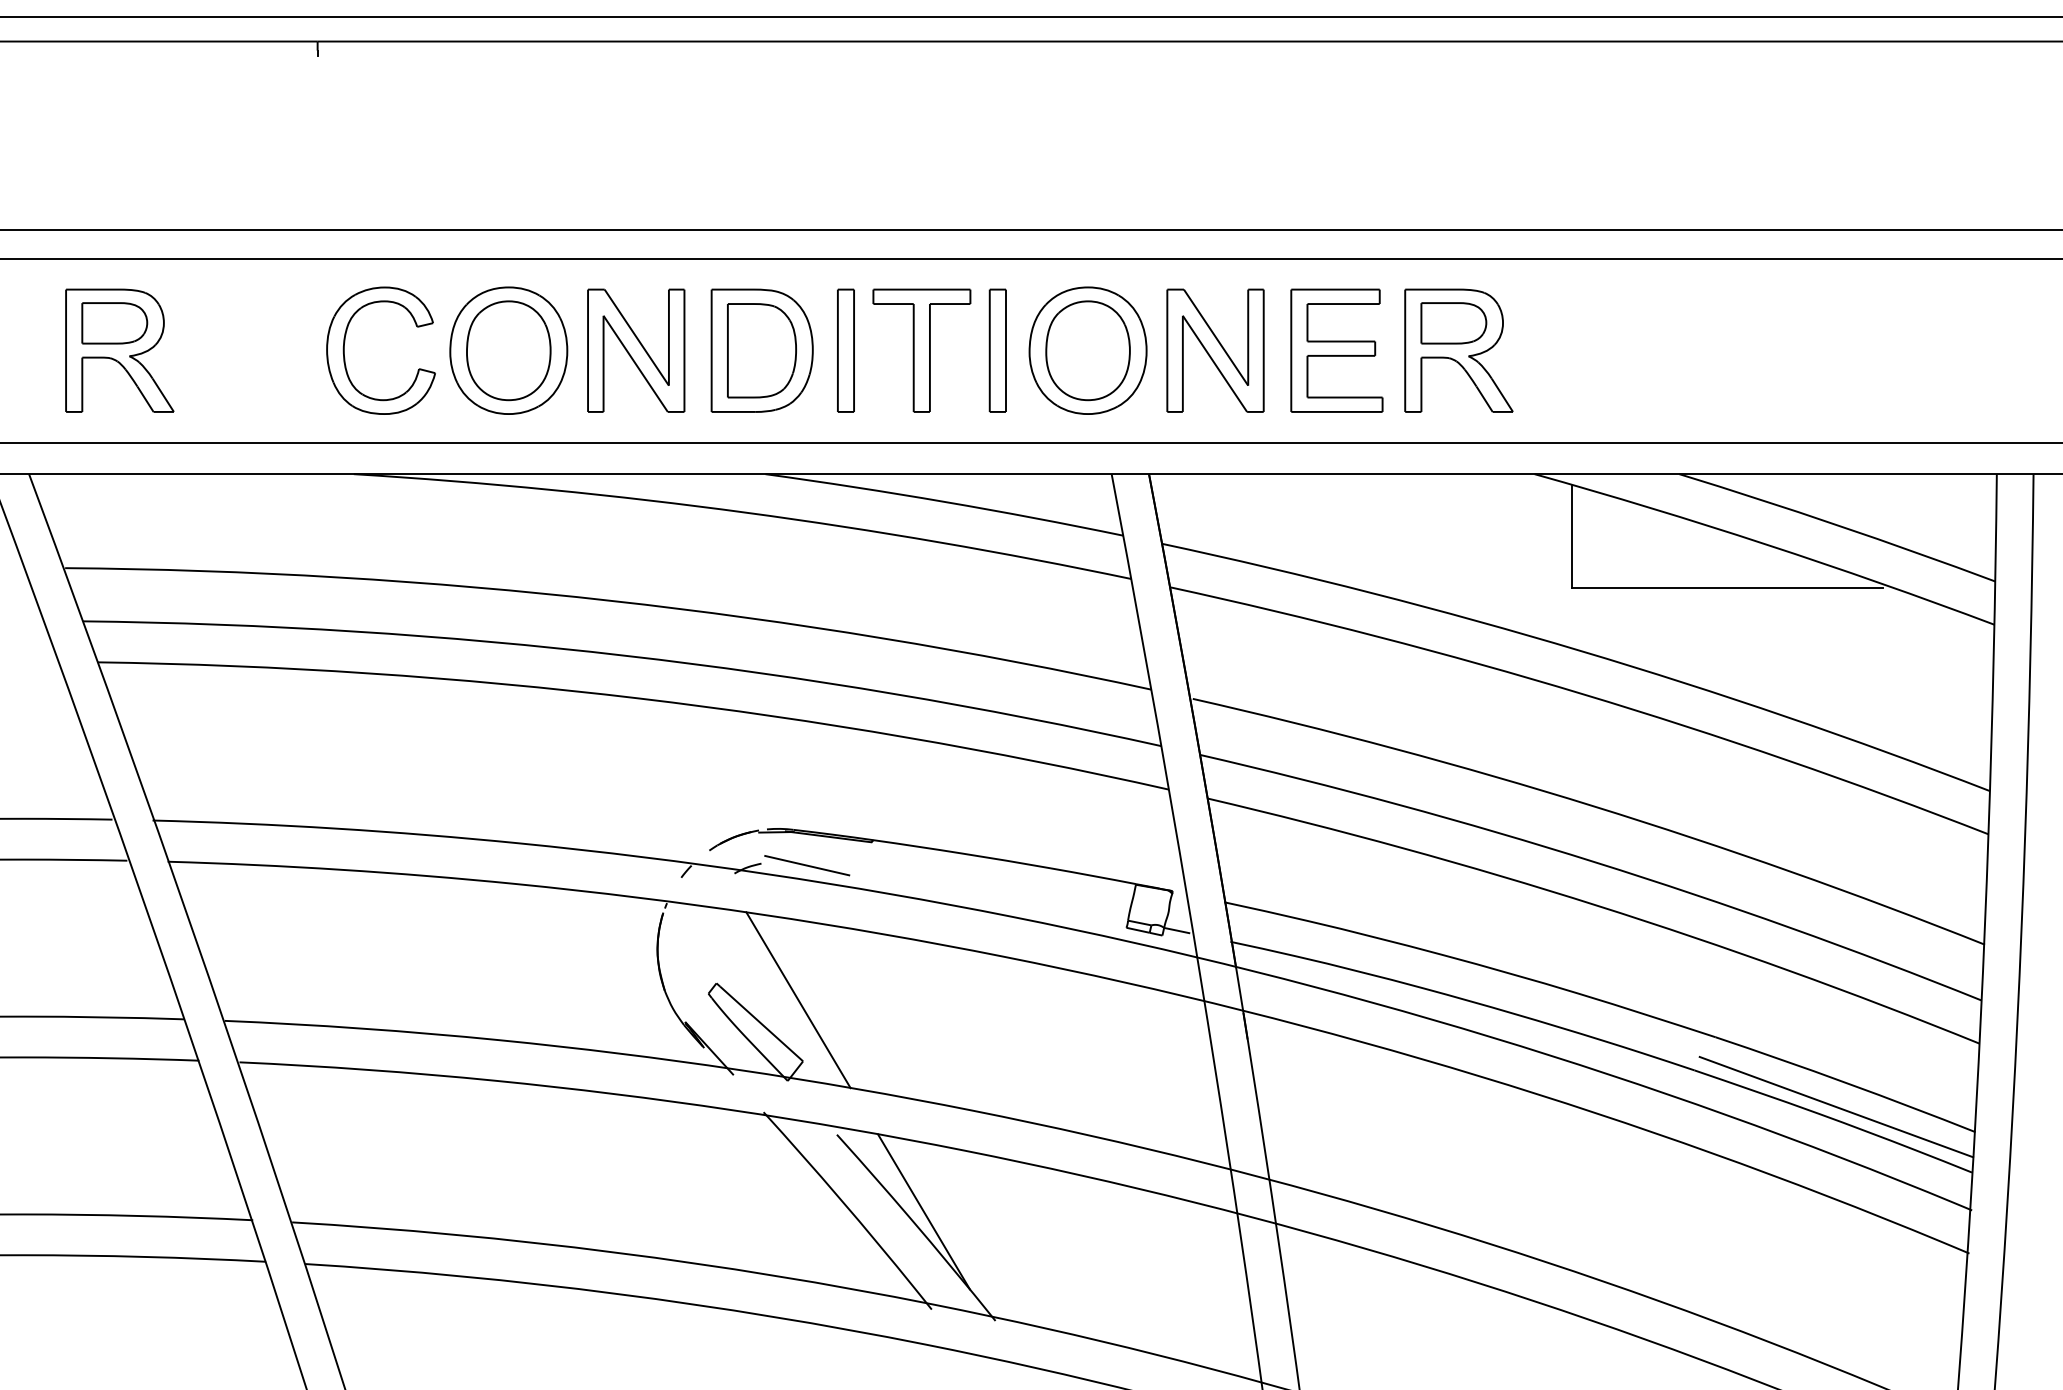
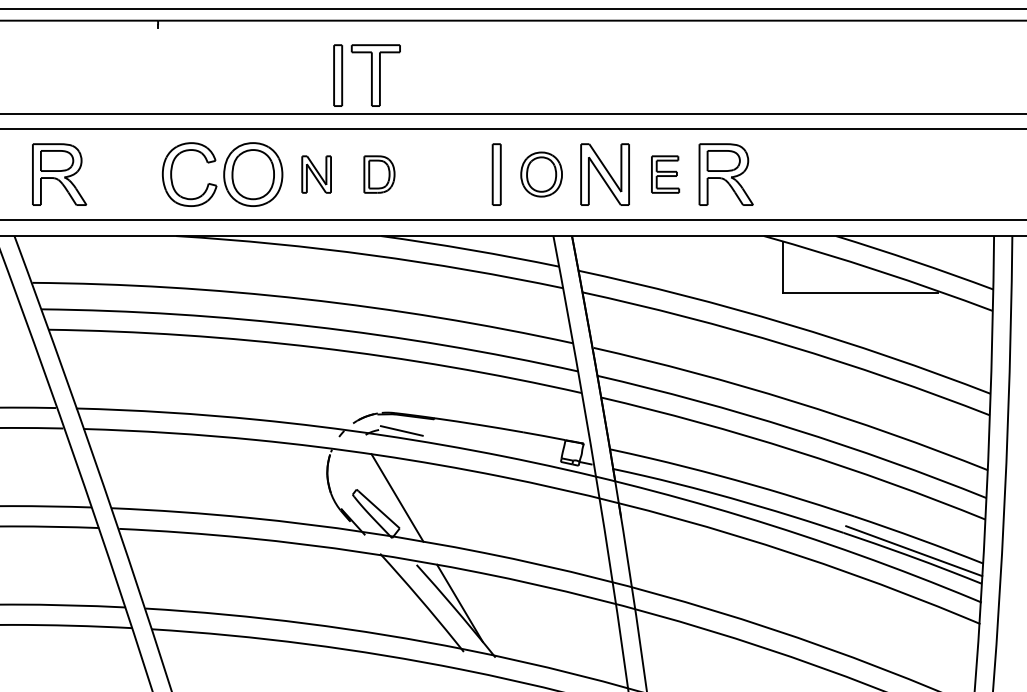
part: (635, 350) -> (316, 174), size x0.6
part: (762, 350) -> (379, 174), size x0.6
part: (902, 350) -> (366, 75), moved
part: (1087, 350) -> (541, 174), size x0.7
part: (1336, 350) -> (665, 174), size x0.6

